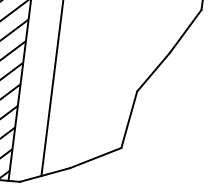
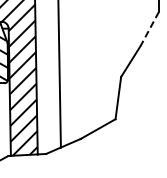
line: (185, 32) -> (149, 29), solid -> dashed

